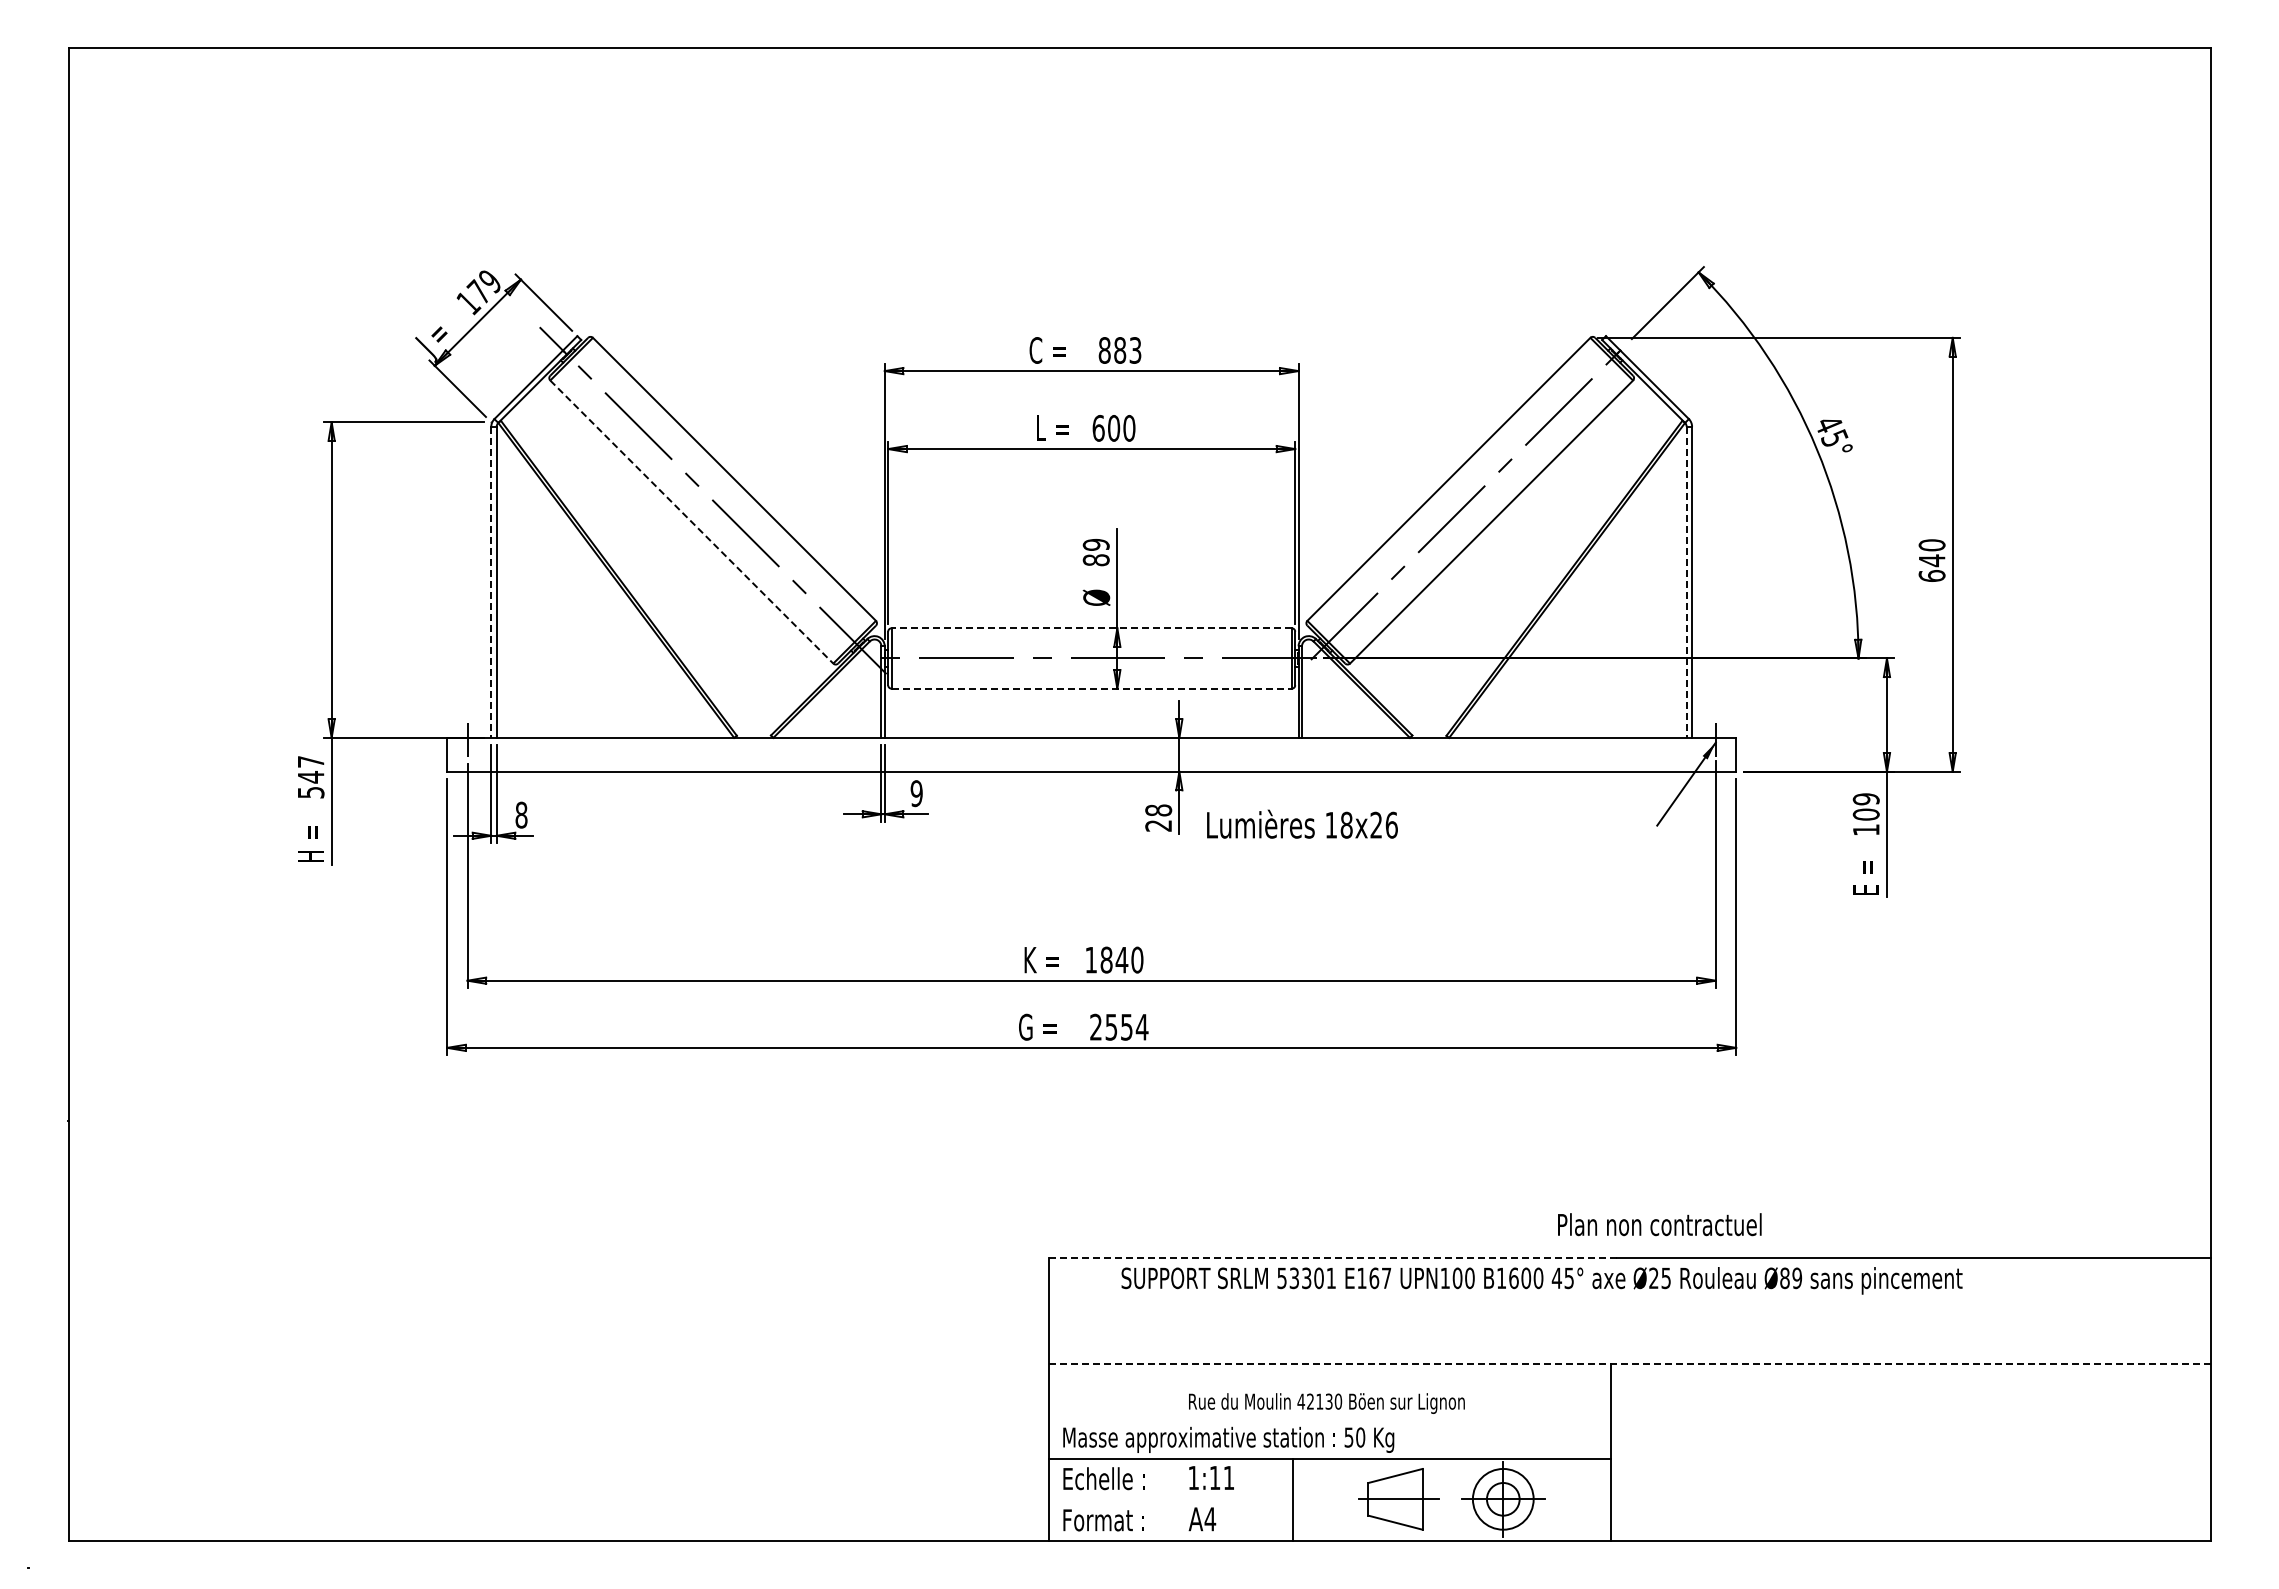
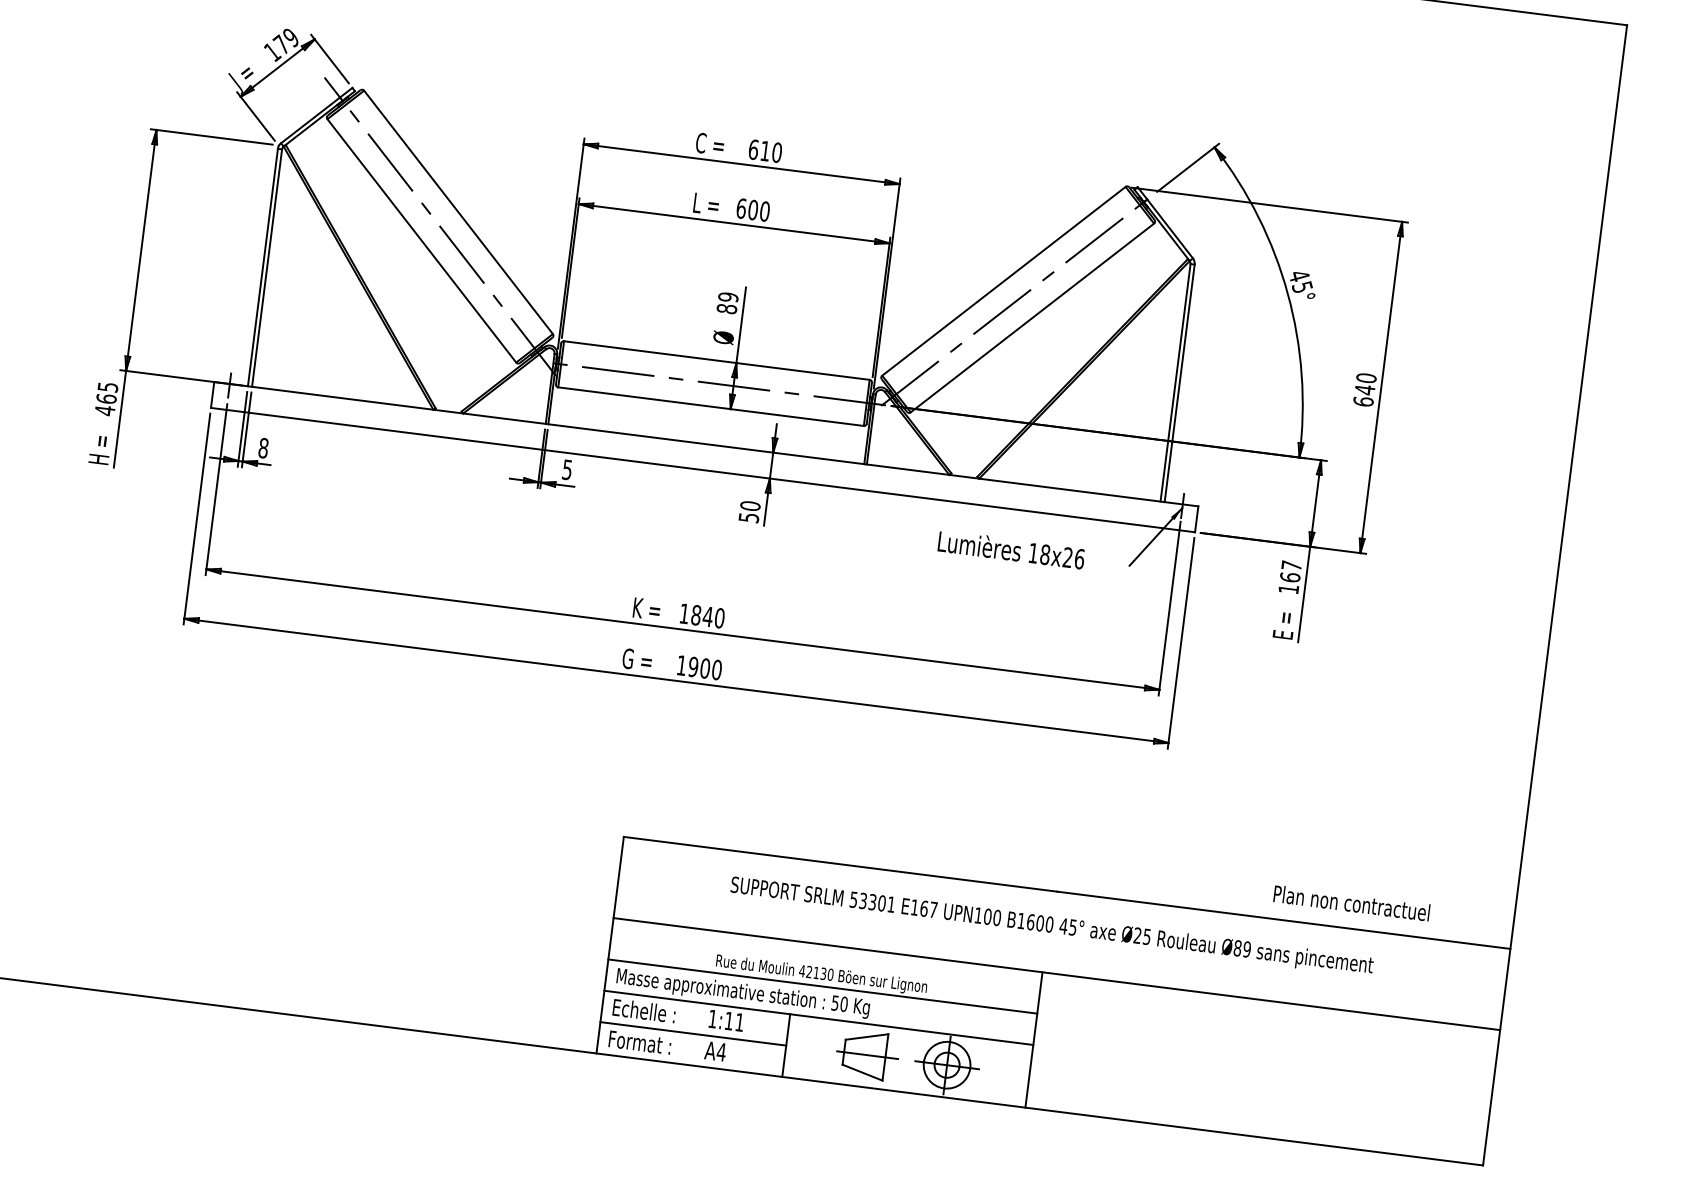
text: (1119, 350) -> (764, 151), 883 -> 610
line: (692, 522) -> (422, 241), dashed -> solid
line: (491, 582) -> (263, 267), dashed -> solid
line: (1686, 582) -> (1175, 382), dashed -> solid
line: (1091, 628) -> (716, 360), dashed -> solid
line: (1092, 688) -> (711, 406), dashed -> solid
text: (310, 777) -> (106, 399), 547 -> 465
text: (916, 793) -> (567, 469), 9 -> 5
text: (1865, 806) -> (1290, 571), 109 -> 167
text: (1158, 817) -> (749, 511), 28 -> 50
text: (1302, 823) -> (1011, 549), moved
text: (1119, 1026) -> (699, 667), 2554 -> 1900
text: (1659, 1224) -> (1351, 903), moved
line: (1333, 1257) -> (840, 864), dashed -> solid
text: (1541, 1280) -> (1051, 926), moved
line: (1629, 1363) -> (1056, 973), dashed -> solid
line: (1330, 1418) -> (822, 986), added
line: (1170, 1500) -> (692, 1034), added

